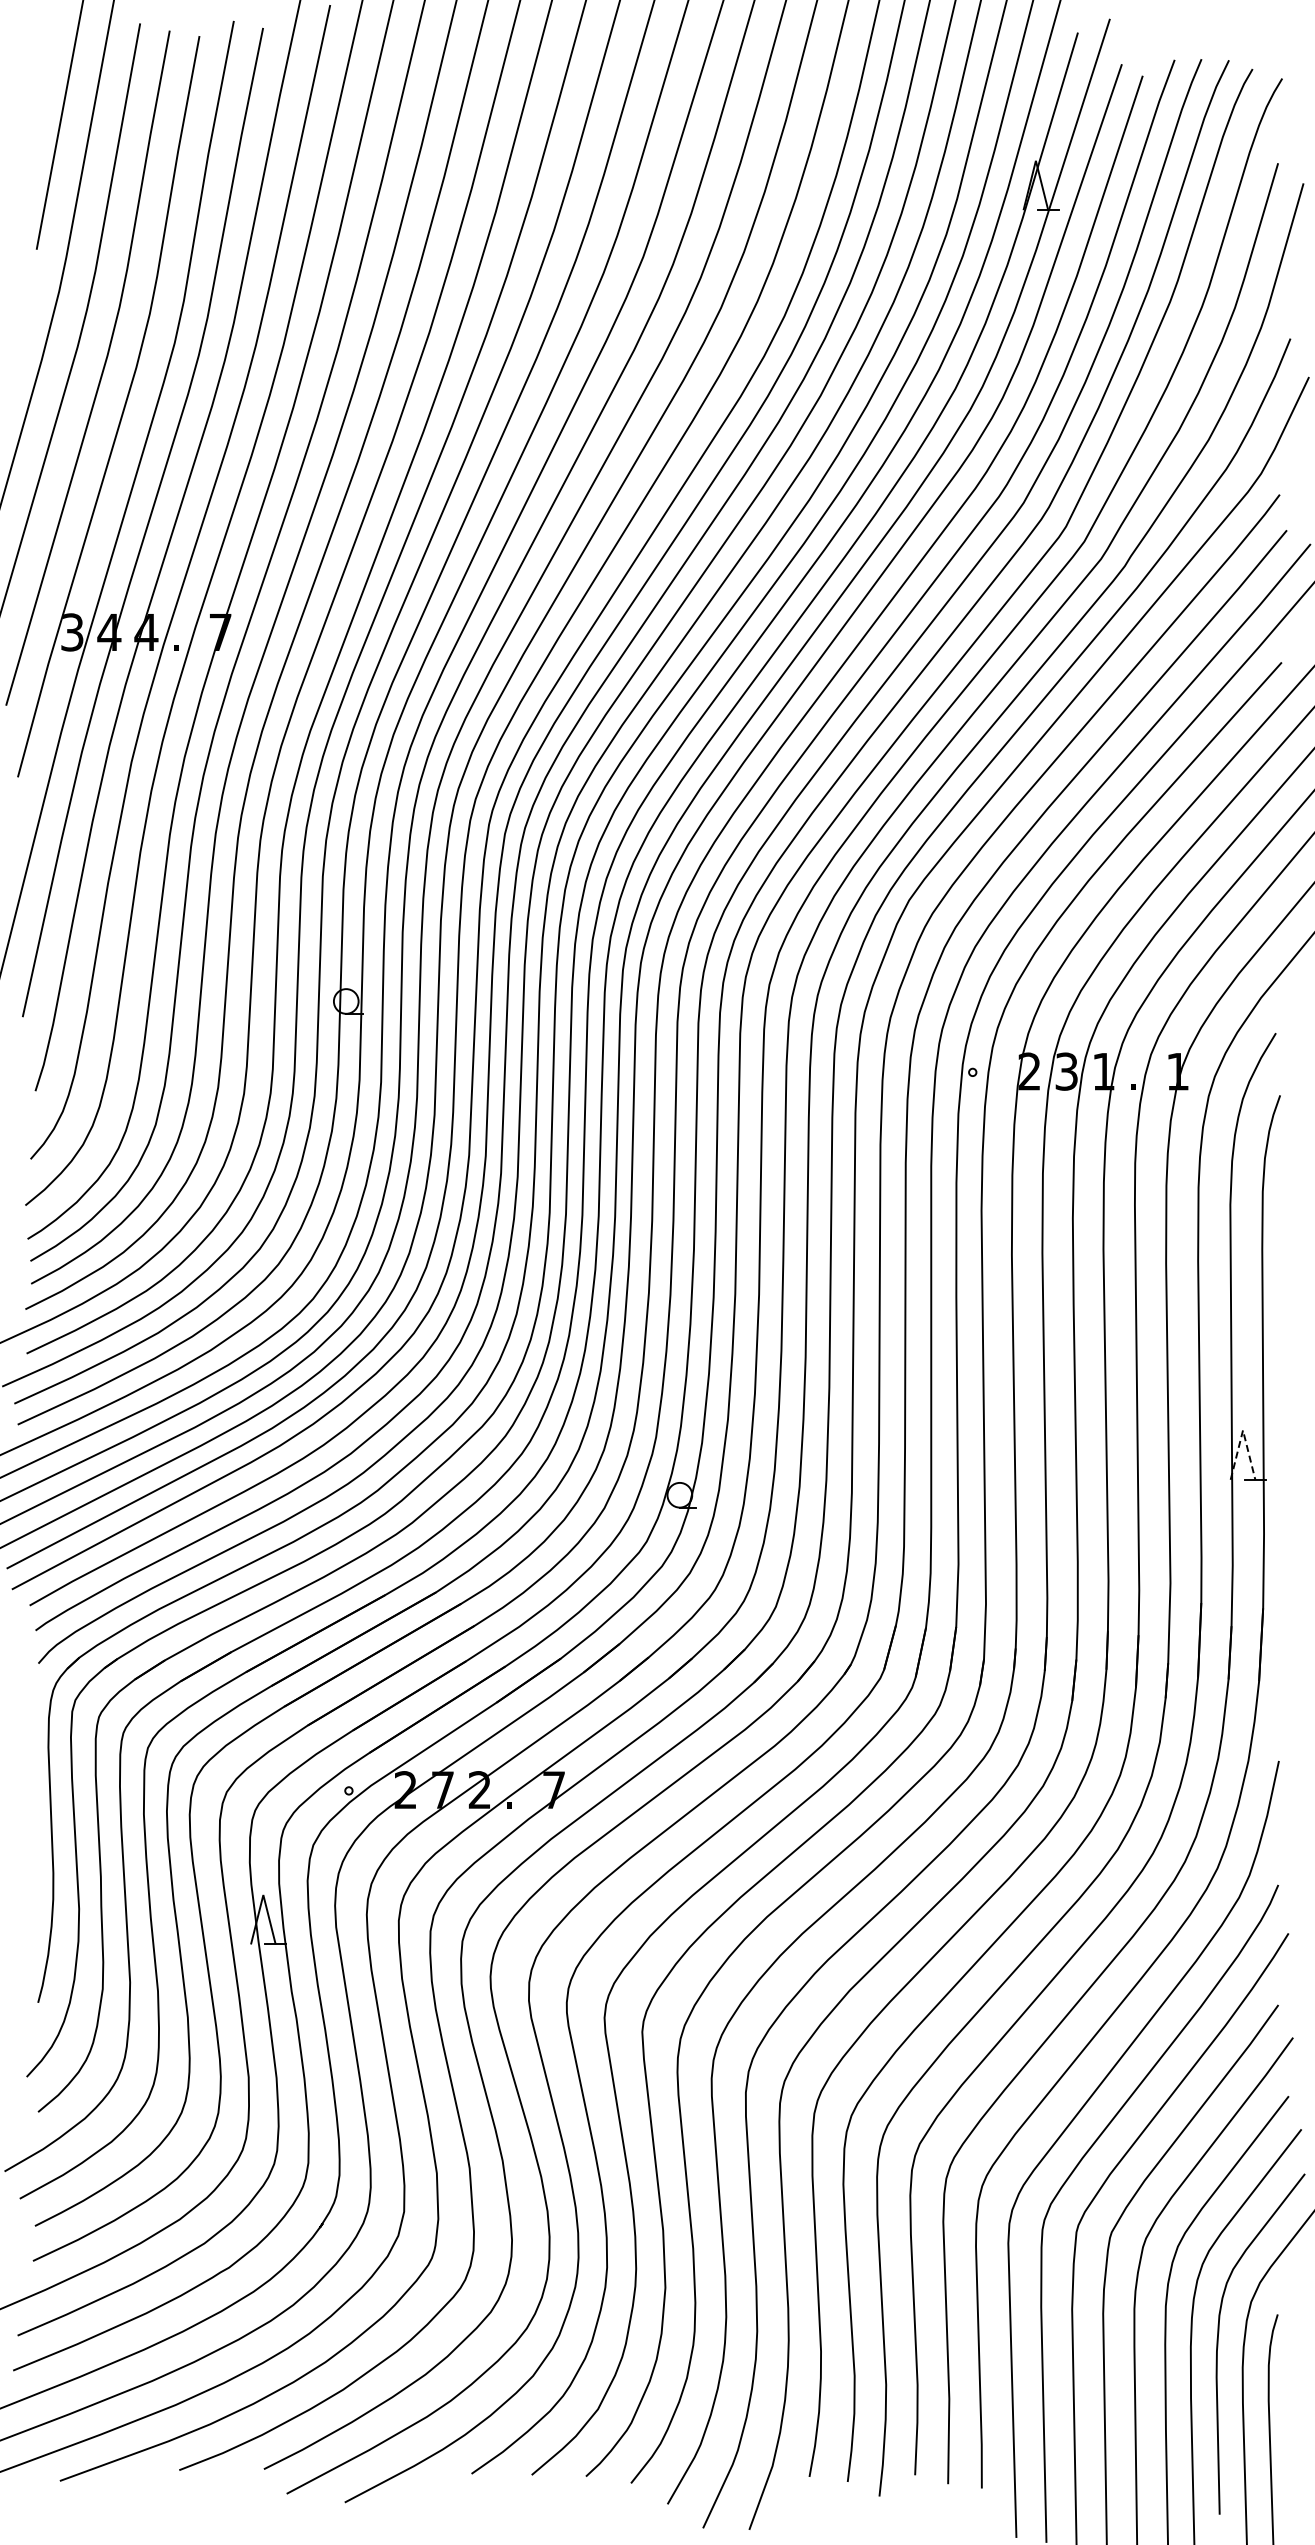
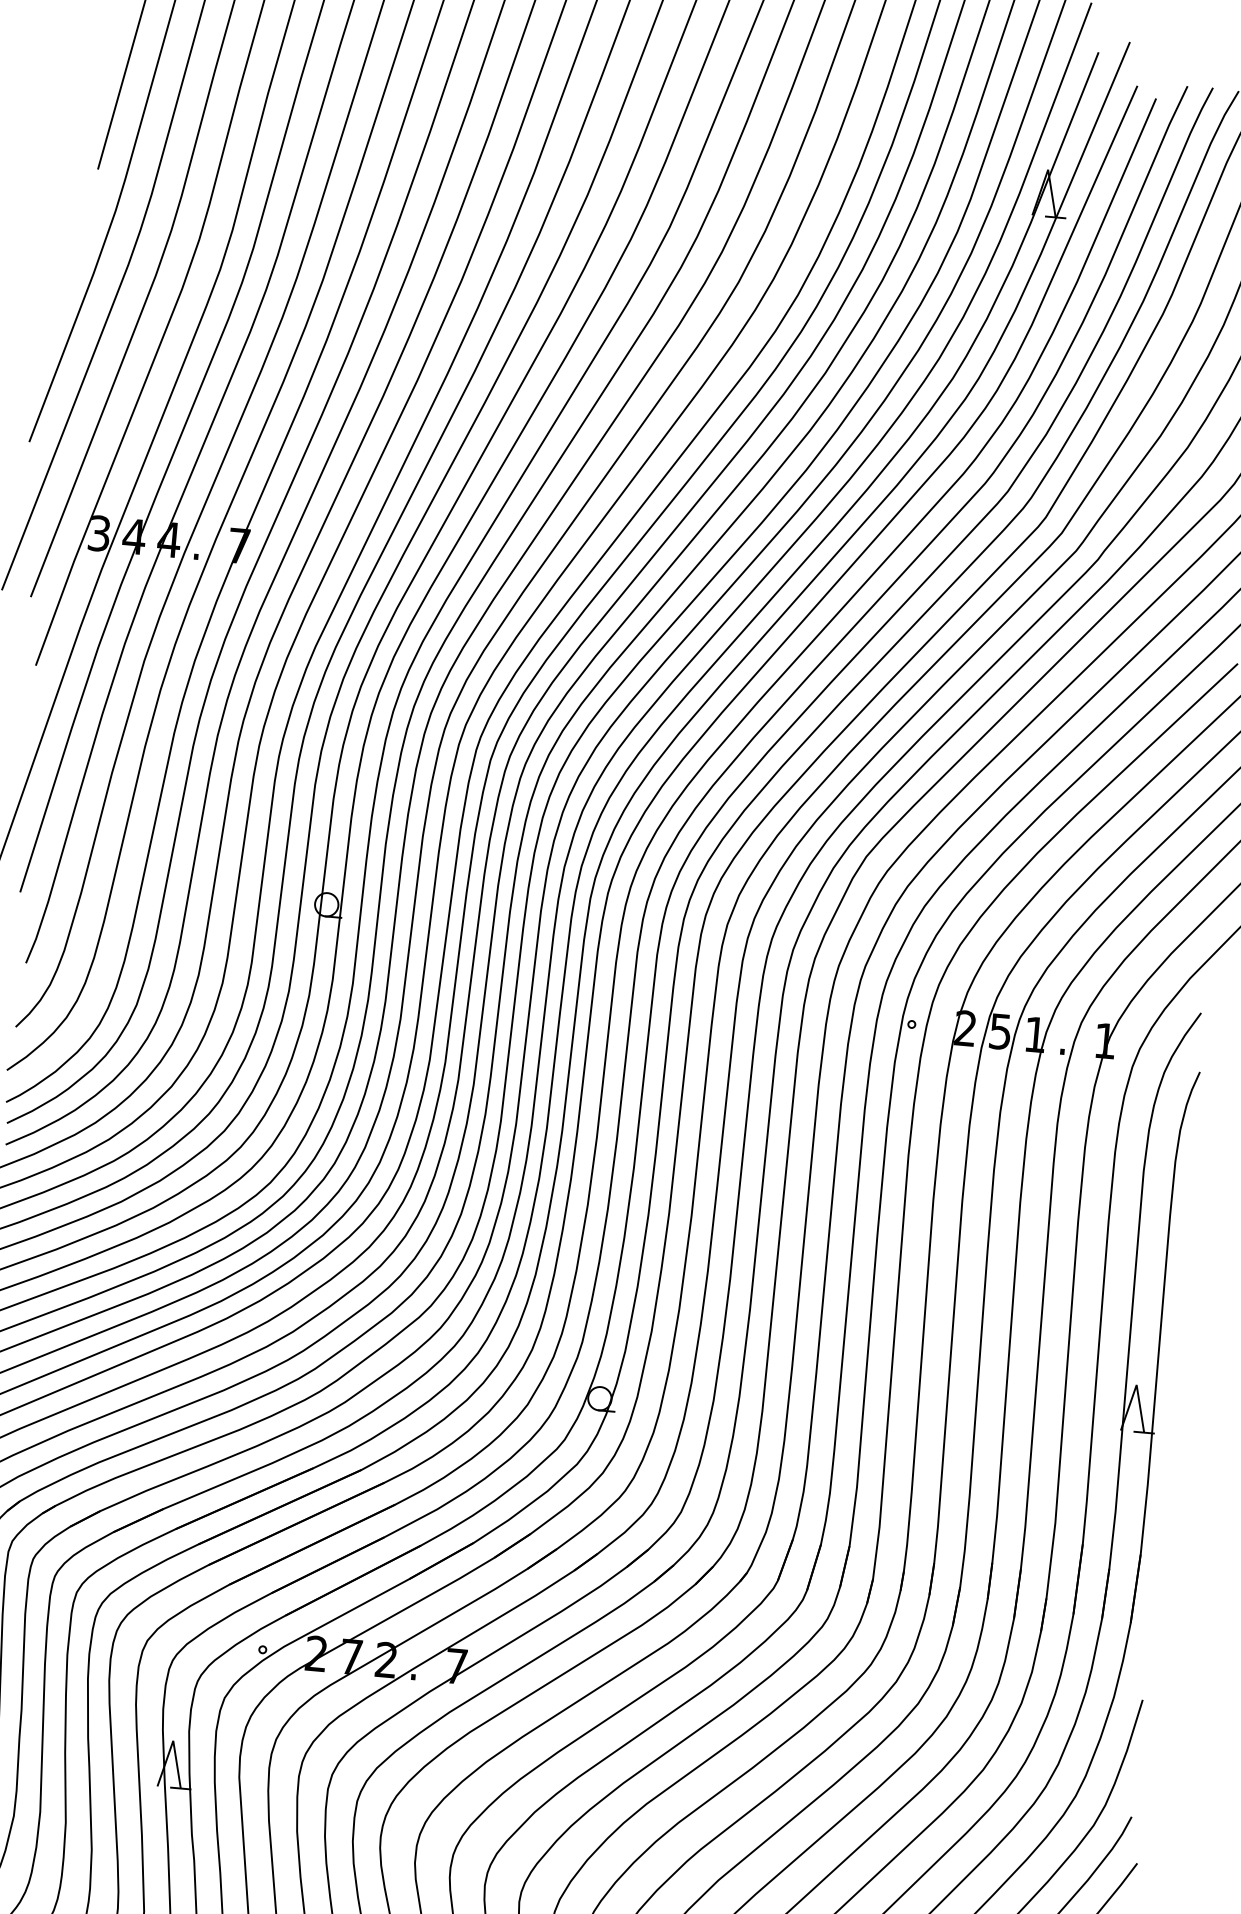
text: (1066, 1071) -> (1000, 1031), 3 -> 5
line: (1243, 1430) -> (1137, 1385), dashed -> solid

